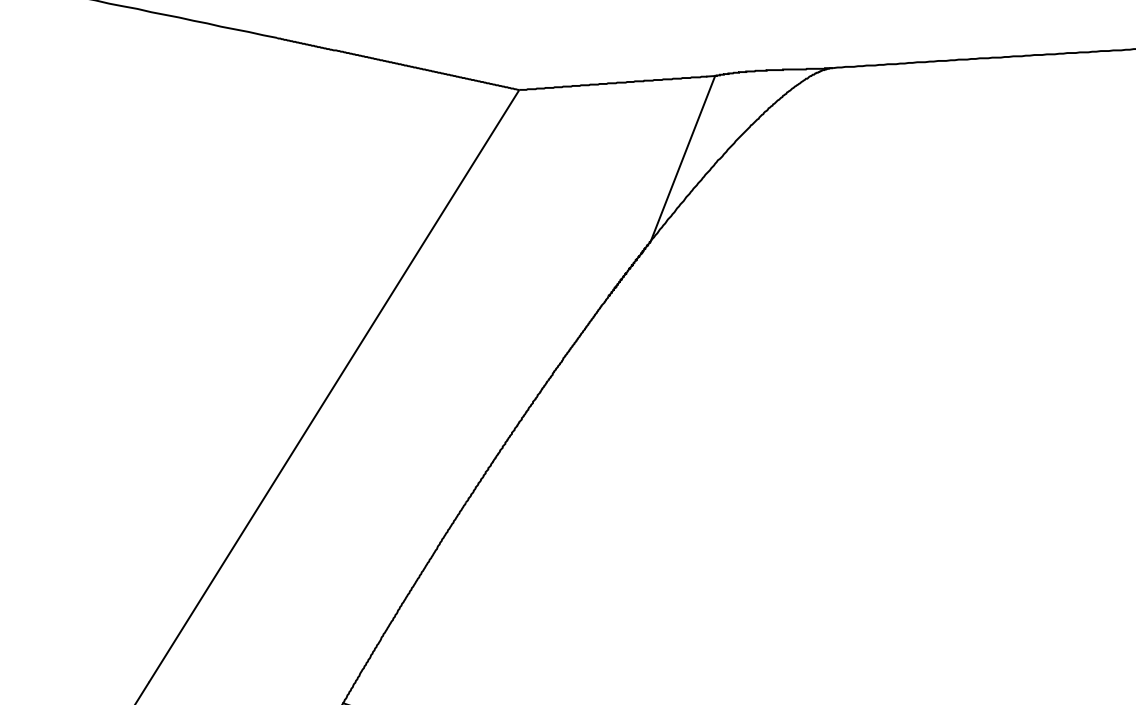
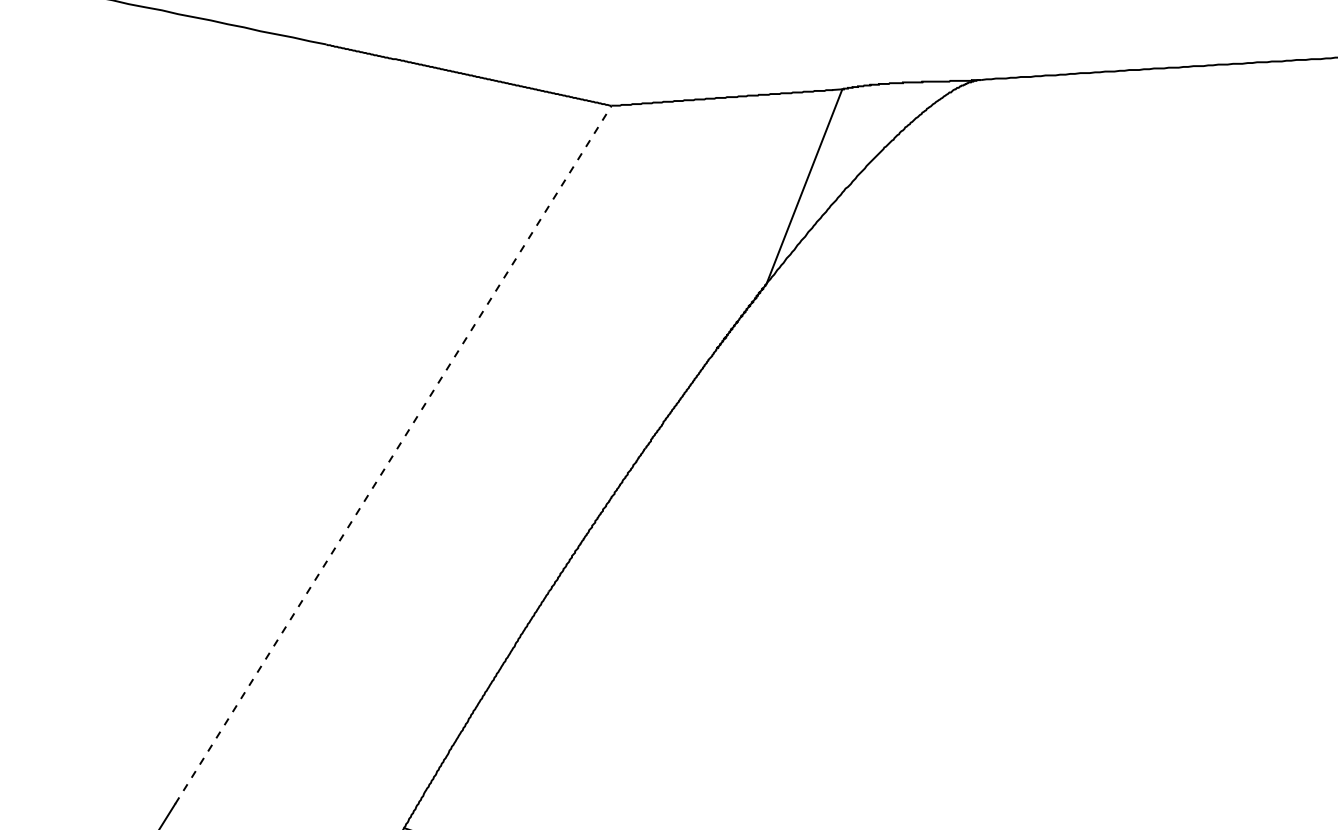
line: (334, 386) -> (394, 454), solid -> dashed

